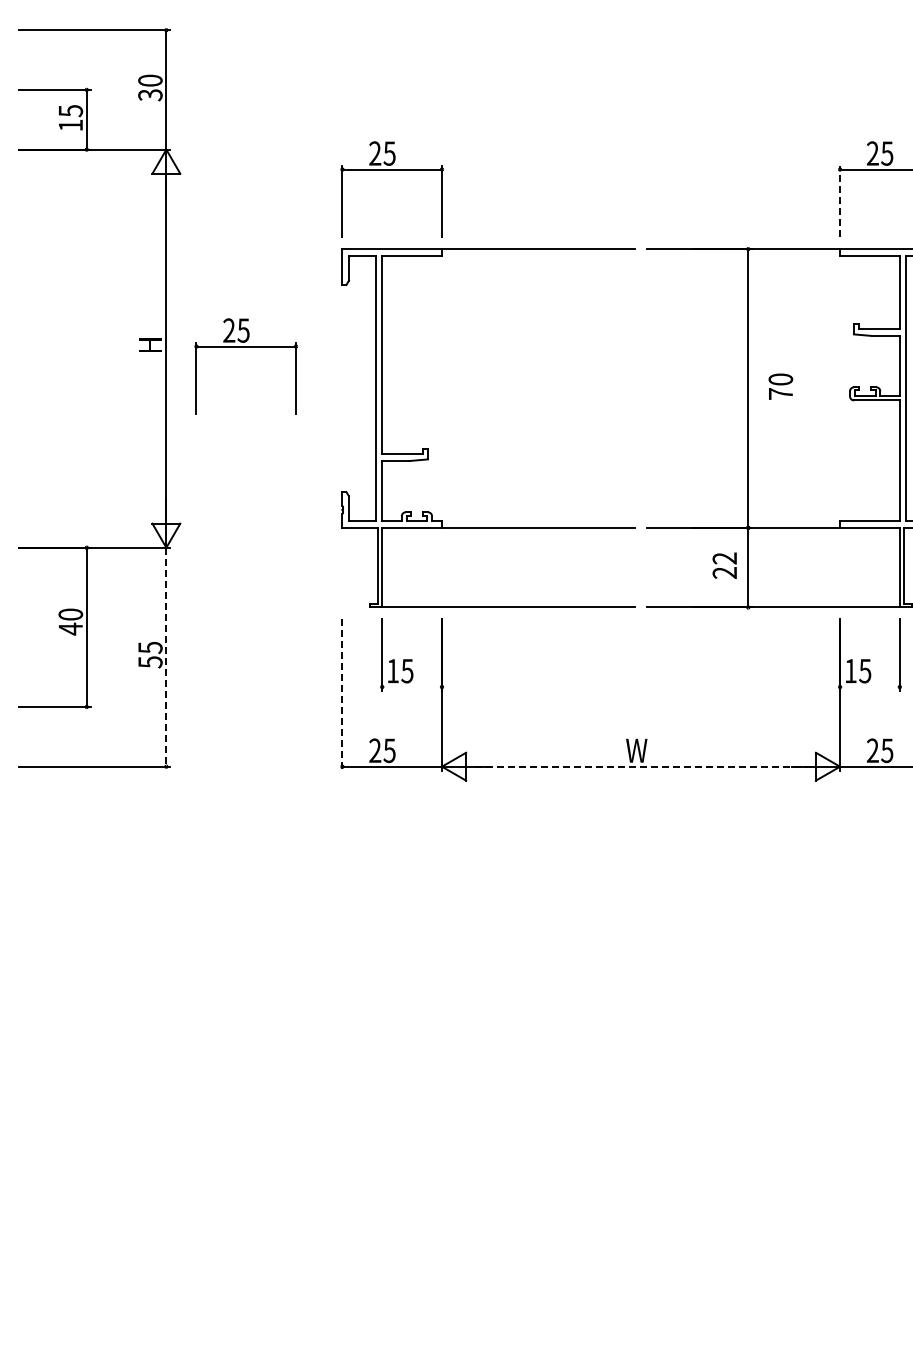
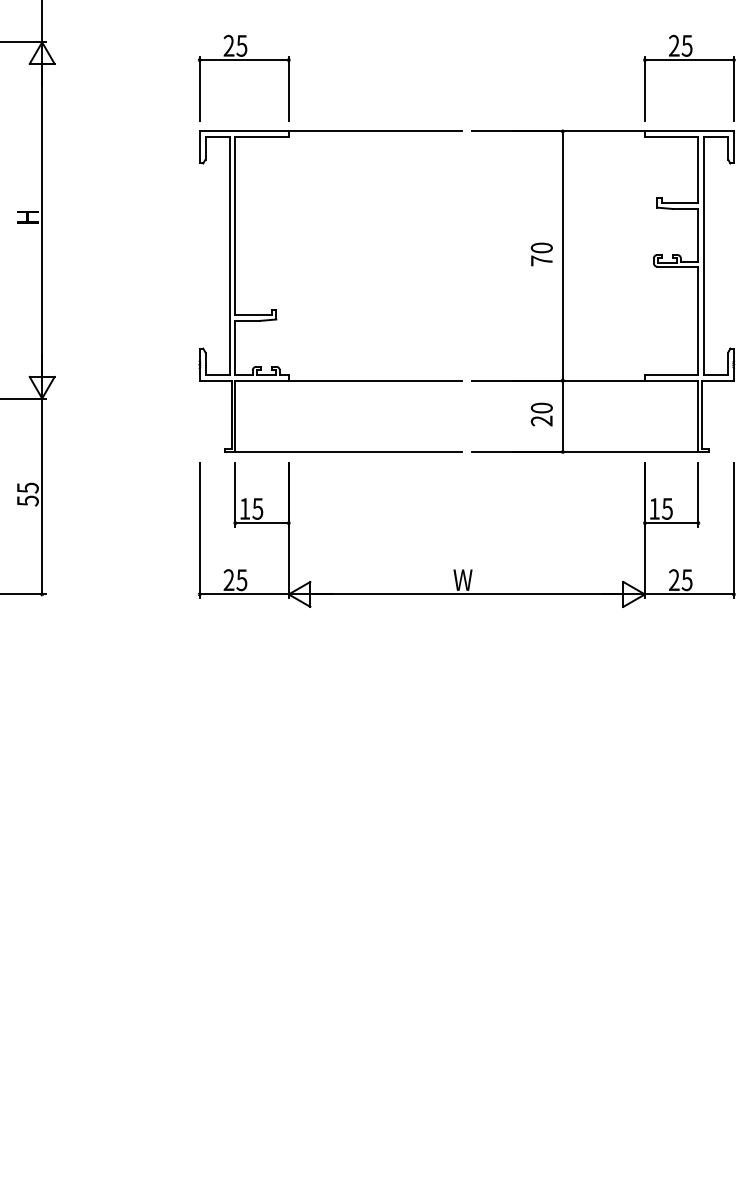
line: (840, 201) -> (645, 88), dashed -> solid
part: (245, 347) -> (112, 219), removed
text: (780, 386) -> (541, 254), moved
text: (724, 558) -> (541, 408), 22 -> 20
line: (166, 657) -> (42, 496), dashed -> solid
line: (411, 687) -> (261, 523), added
line: (869, 687) -> (671, 523), added
line: (342, 695) -> (199, 530), dashed -> solid
line: (640, 766) -> (466, 594), dashed -> solid

